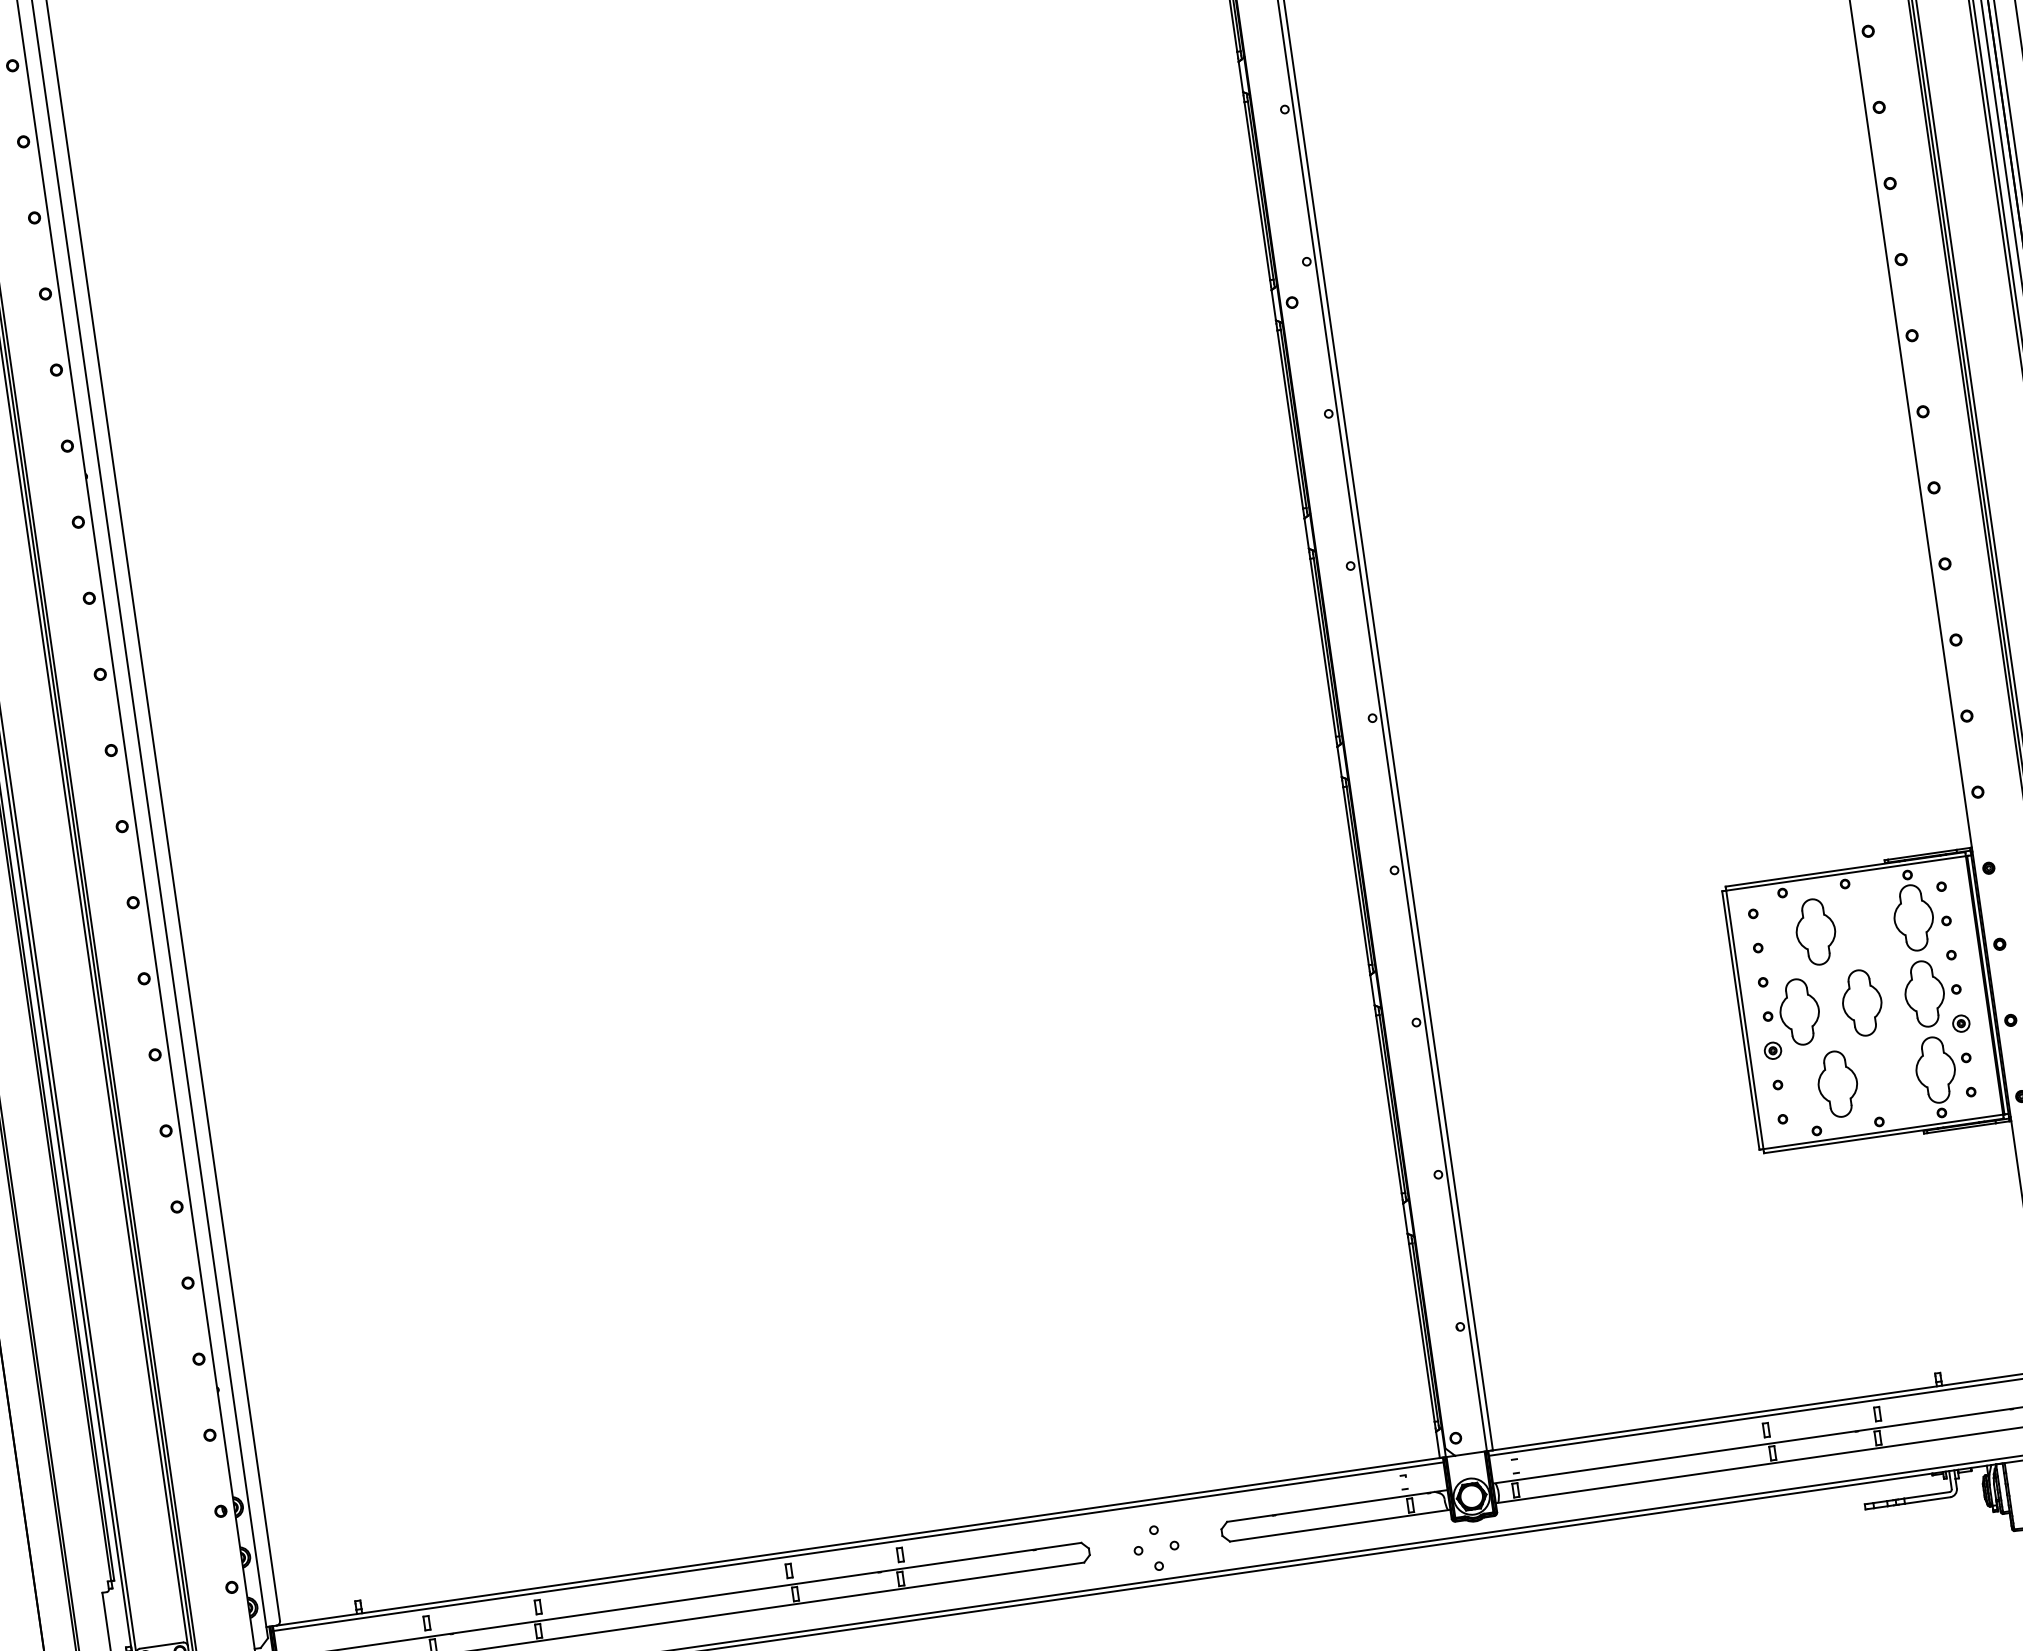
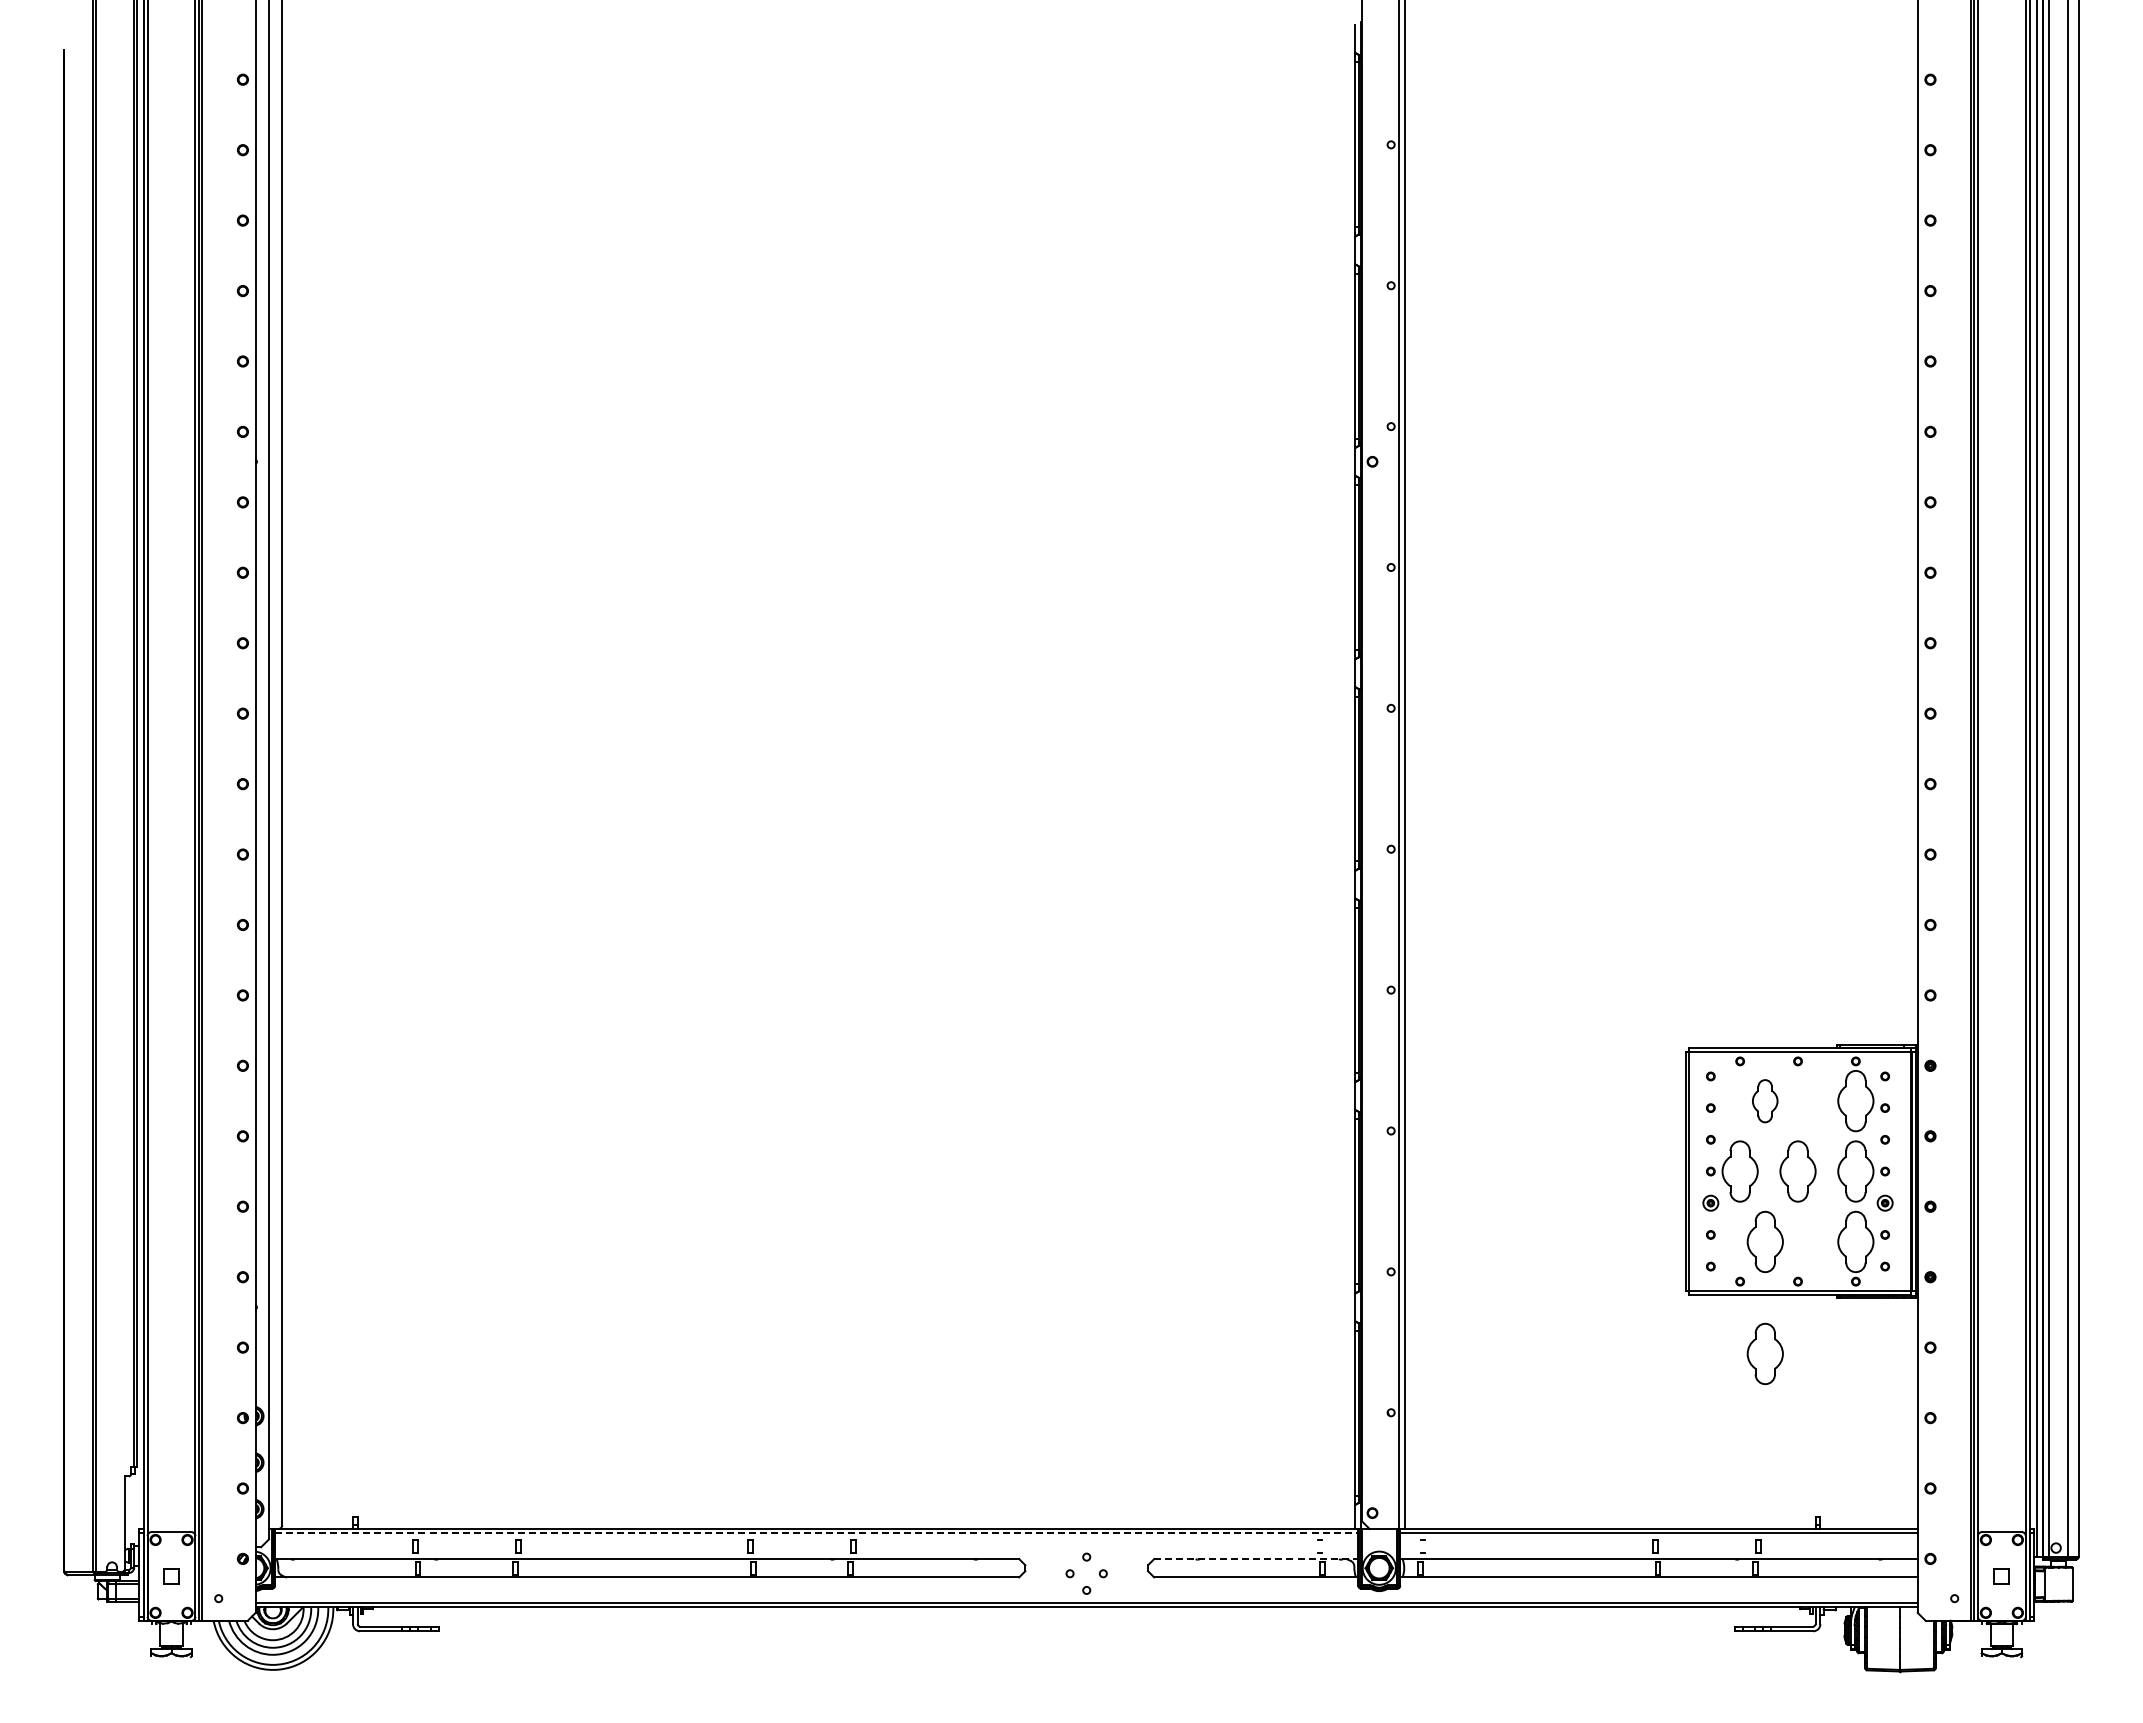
part: (1815, 932) -> (1764, 1101), size x0.7
part: (1854, 1204) -> (1764, 1353), added
line: (1337, 1506) -> (1256, 1559), solid -> dashed
line: (858, 1546) -> (816, 1533), solid -> dashed

